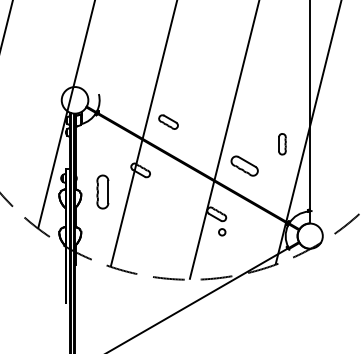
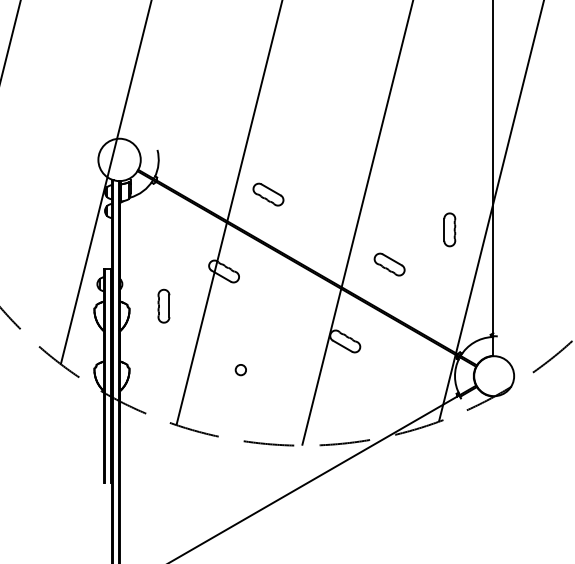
part: (244, 165) -> (389, 263), size x0.71
part: (102, 192) -> (163, 306), size x0.62
circle: (222, 232) -> (241, 370), moved

